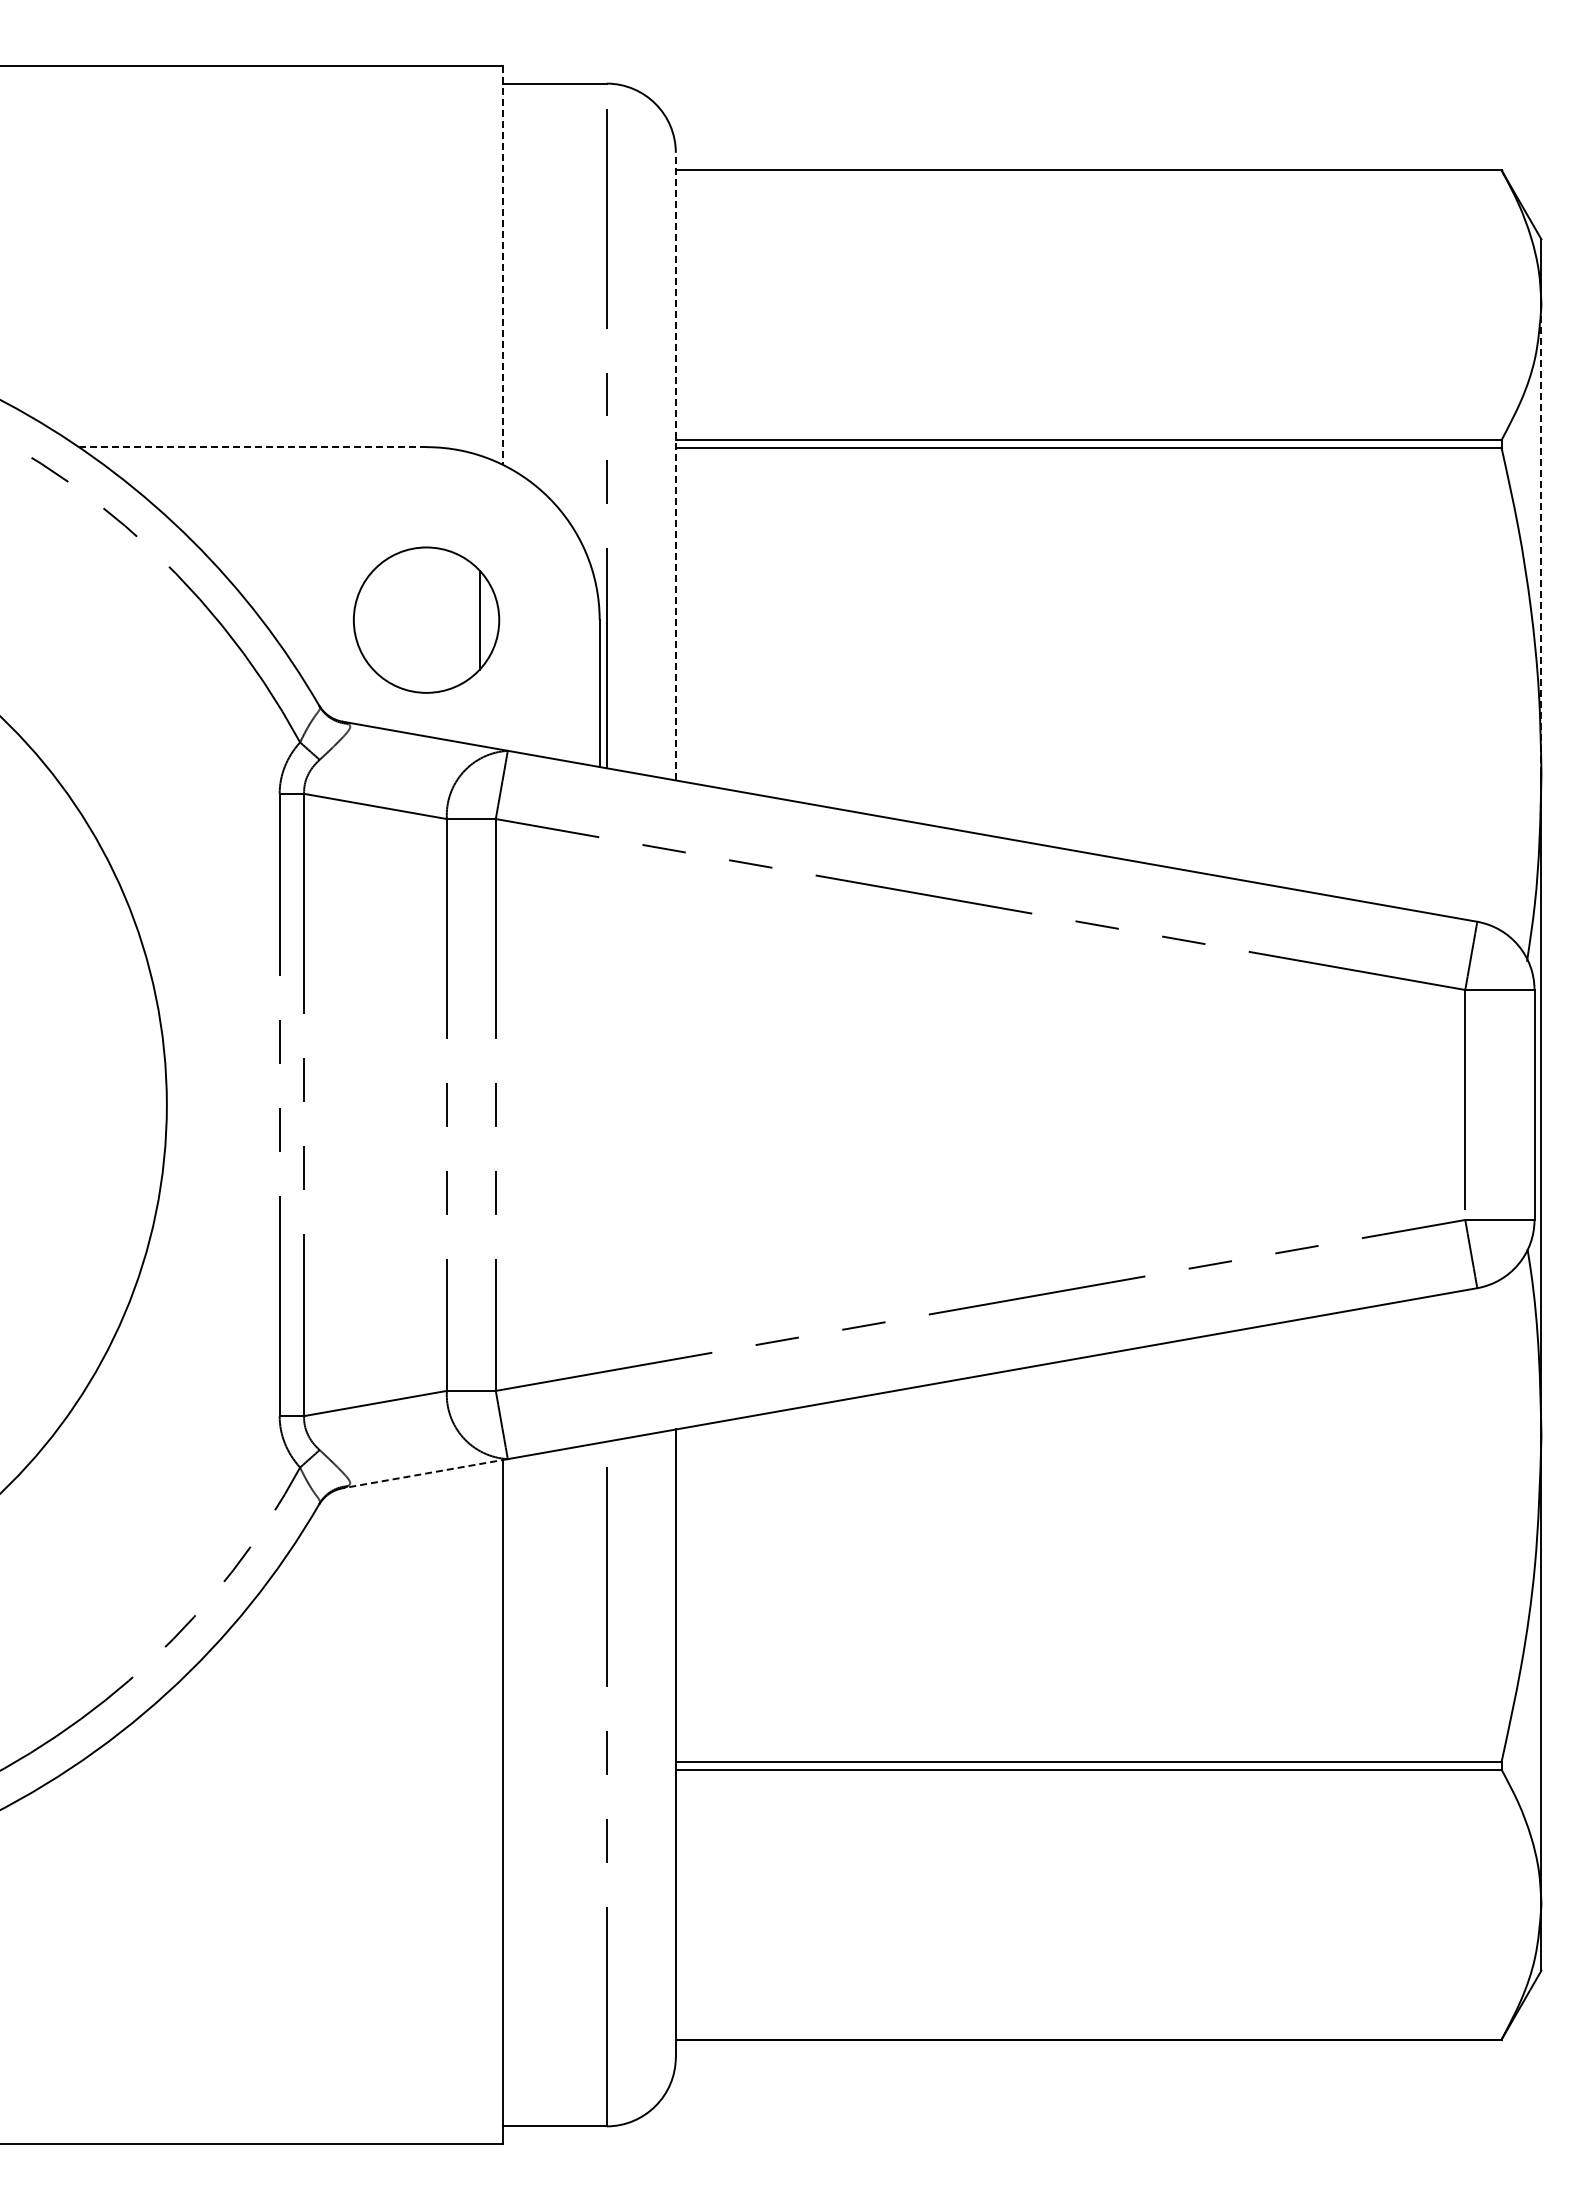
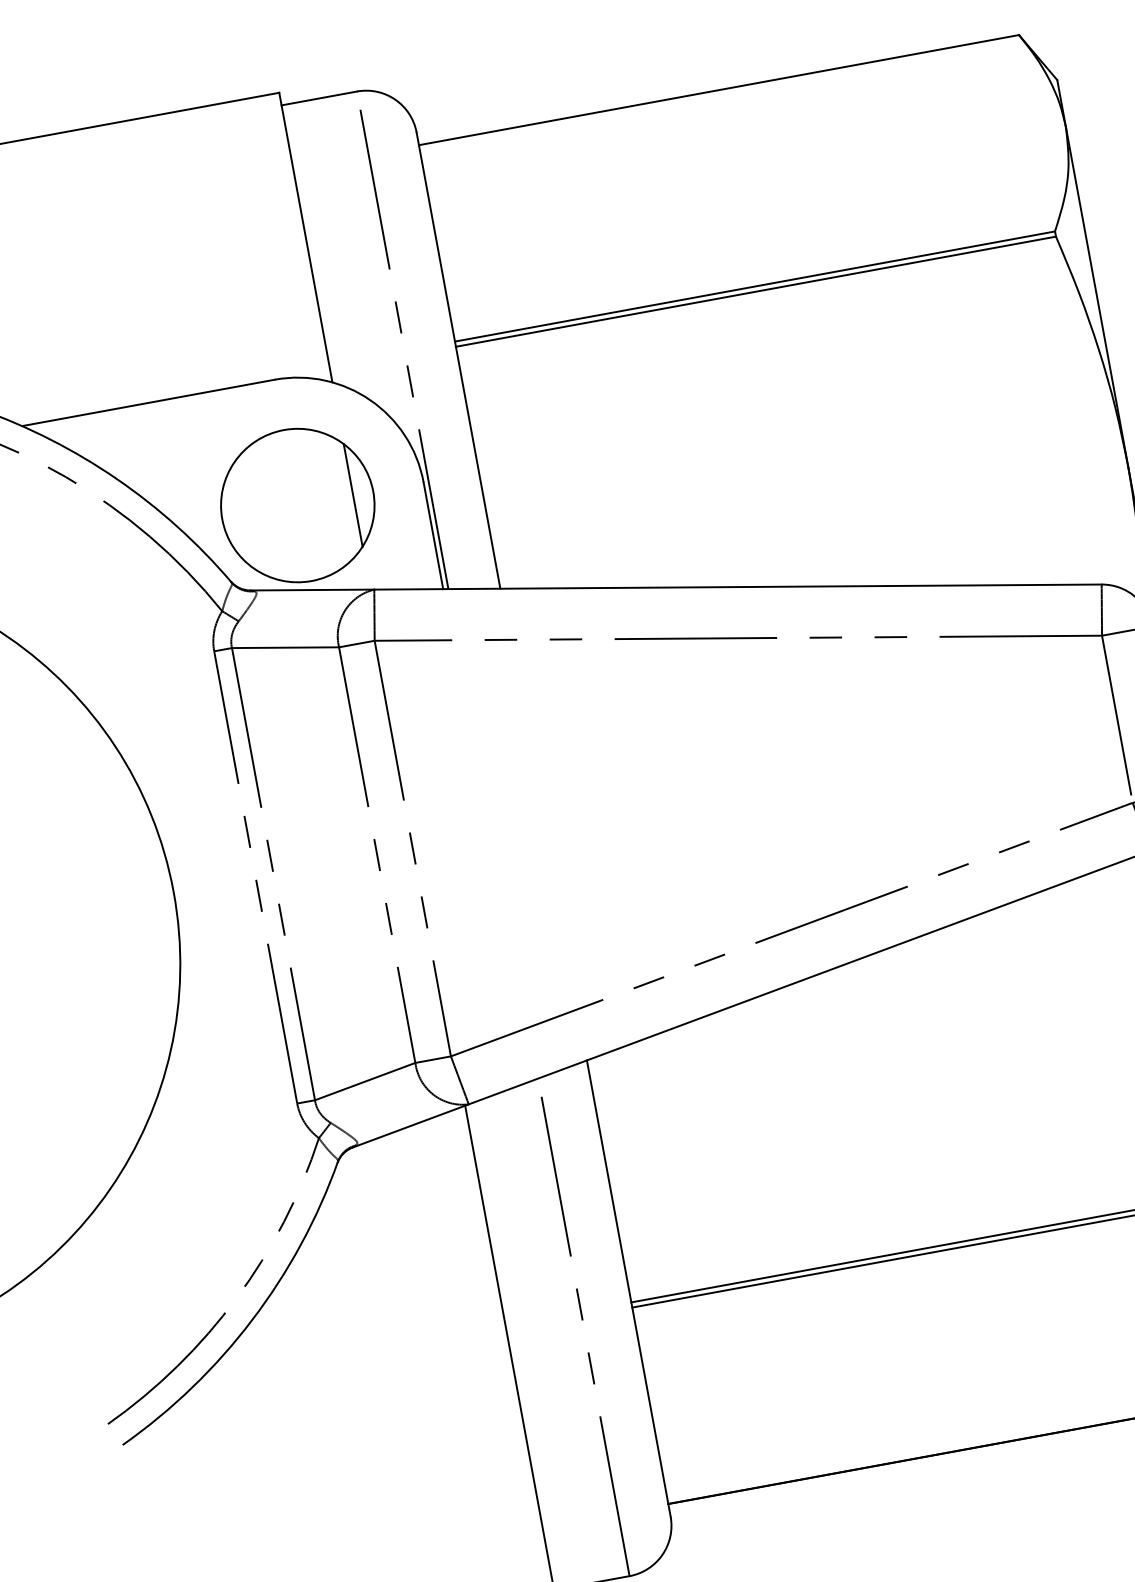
line: (502, 266) -> (305, 238), dashed -> solid
line: (252, 447) -> (148, 403), dashed -> solid
line: (675, 466) -> (458, 360), dashed -> solid
line: (1541, 540) -> (1097, 298), dashed -> solid
part: (426, 619) -> (297, 505), size x1.43
line: (425, 1473) -> (410, 1125), dashed -> solid

